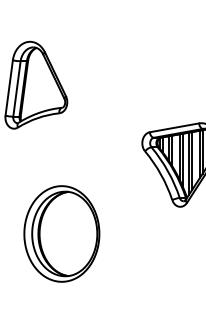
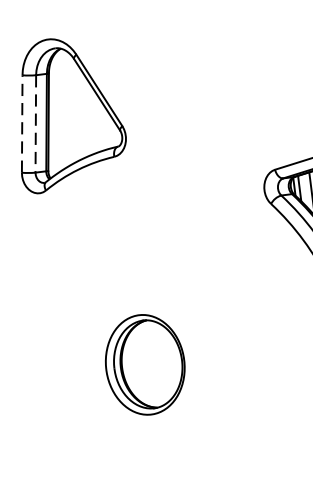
line: (9, 88) -> (22, 124), solid -> dashed
line: (16, 88) -> (34, 123), solid -> dashed
part: (61, 233) -> (144, 364), size x0.6

